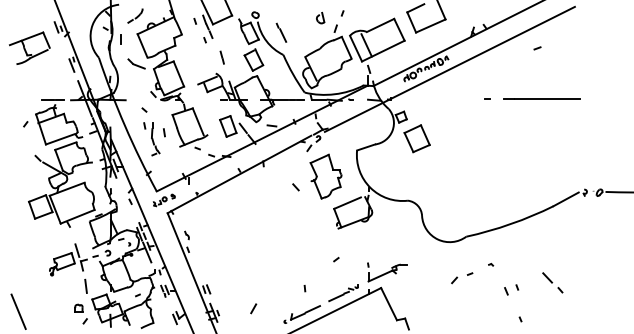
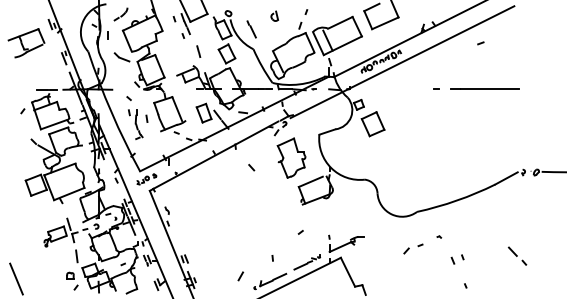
part: (320, 17) -> (274, 15), moved
line: (295, 187) -> (251, 167), moved
line: (552, 282) -> (517, 255), moved
line: (253, 308) -> (240, 276), moved

